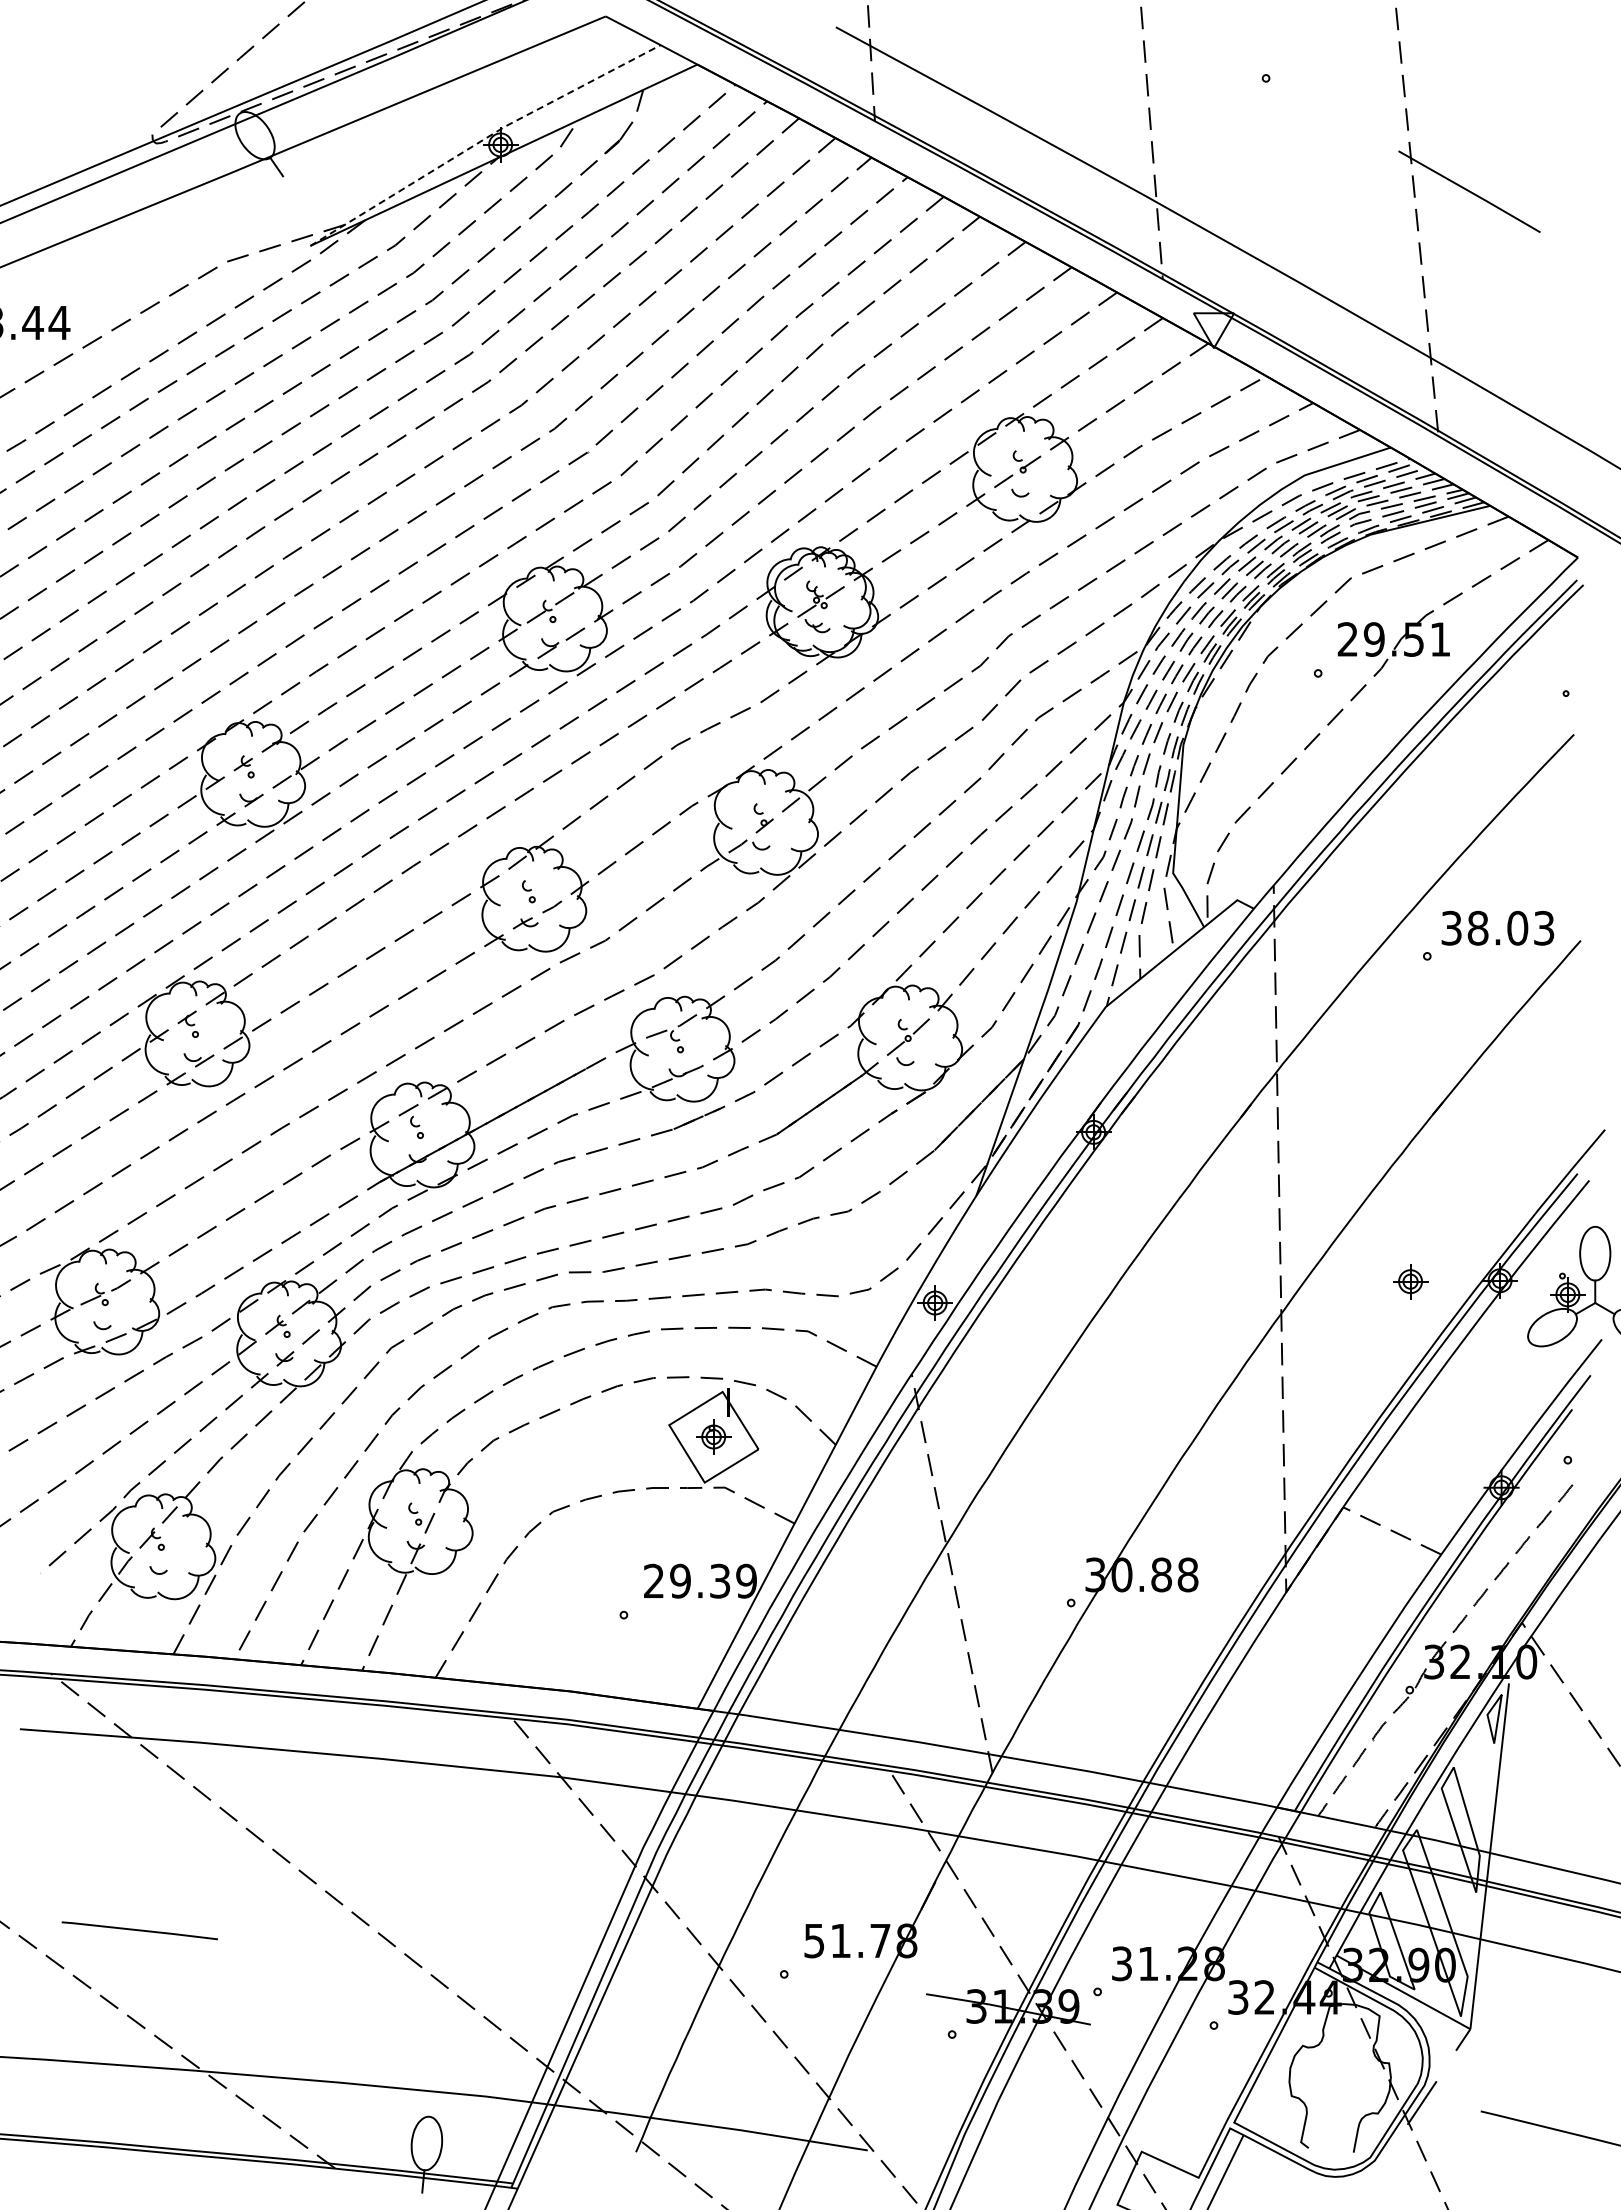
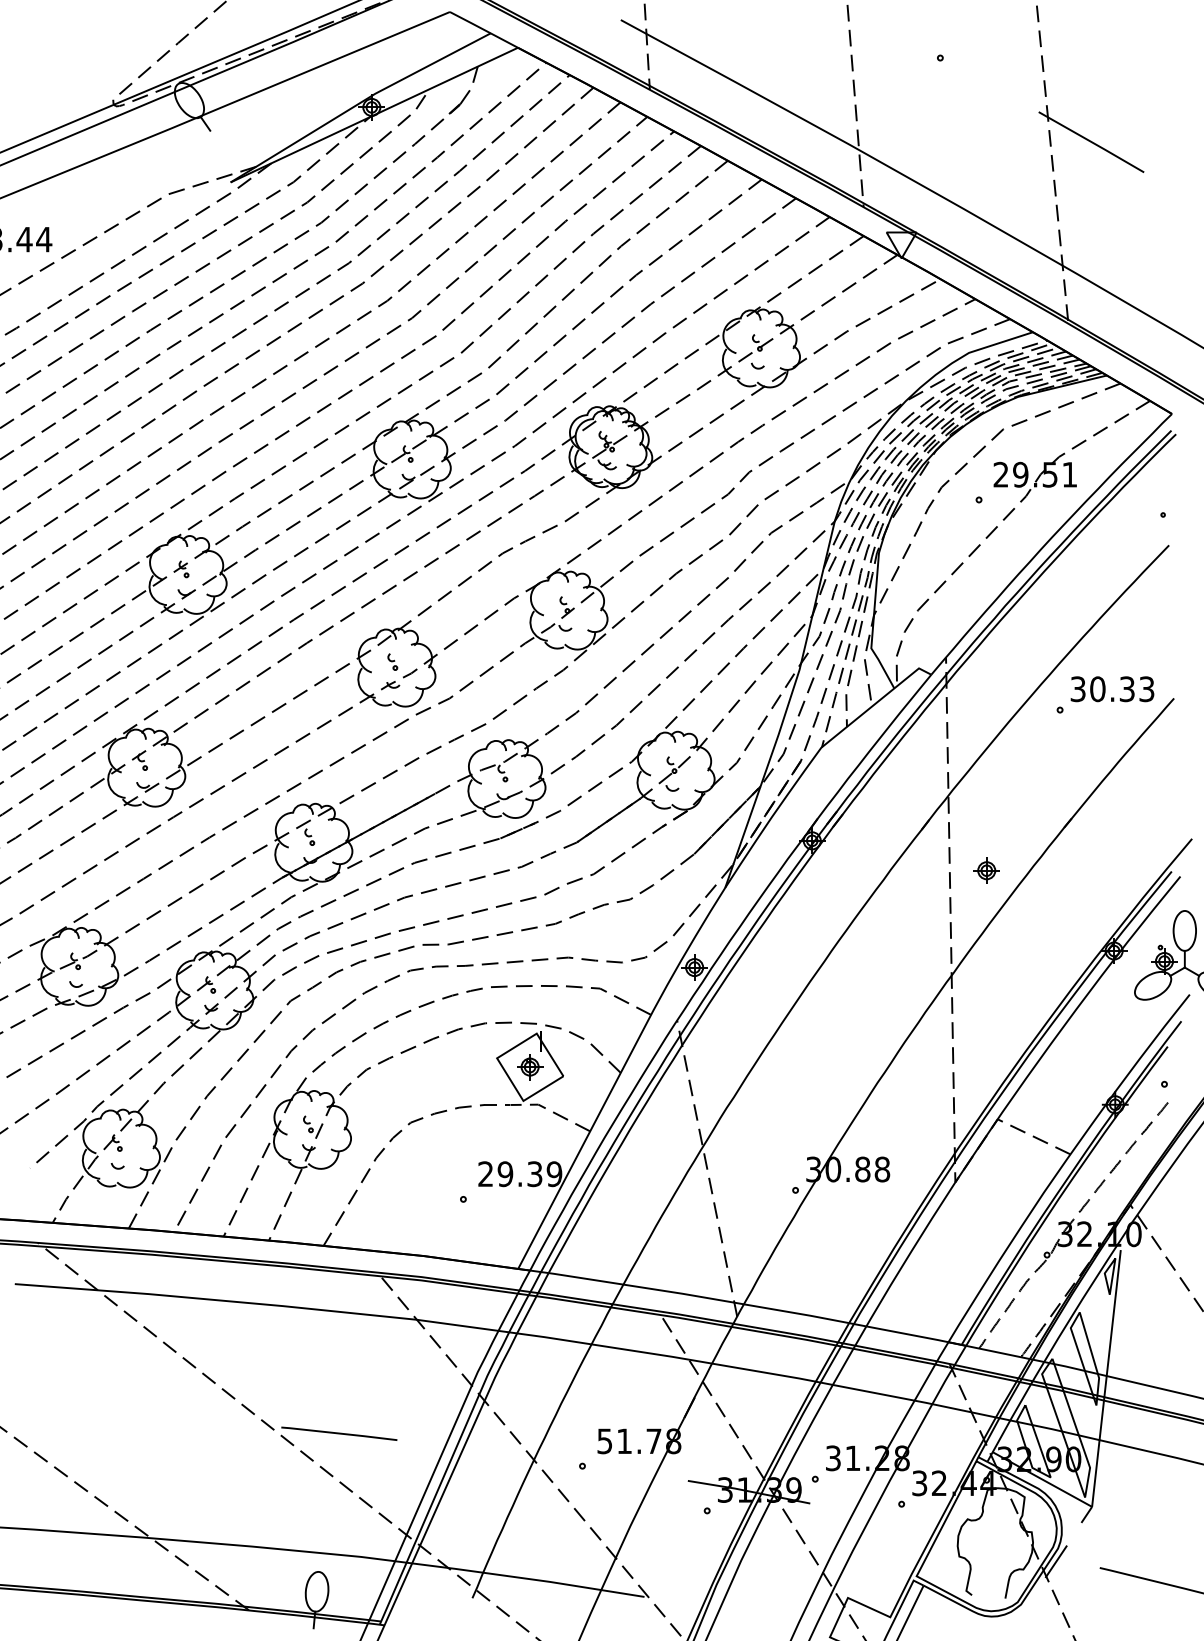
line: (483, 140) -> (359, 104), dashed -> solid
text: (1497, 928) -> (1112, 689), 38.03 -> 30.33
part: (1410, 1281) -> (986, 870), moved
line: (139, 1930) -> (339, 1433), moved

